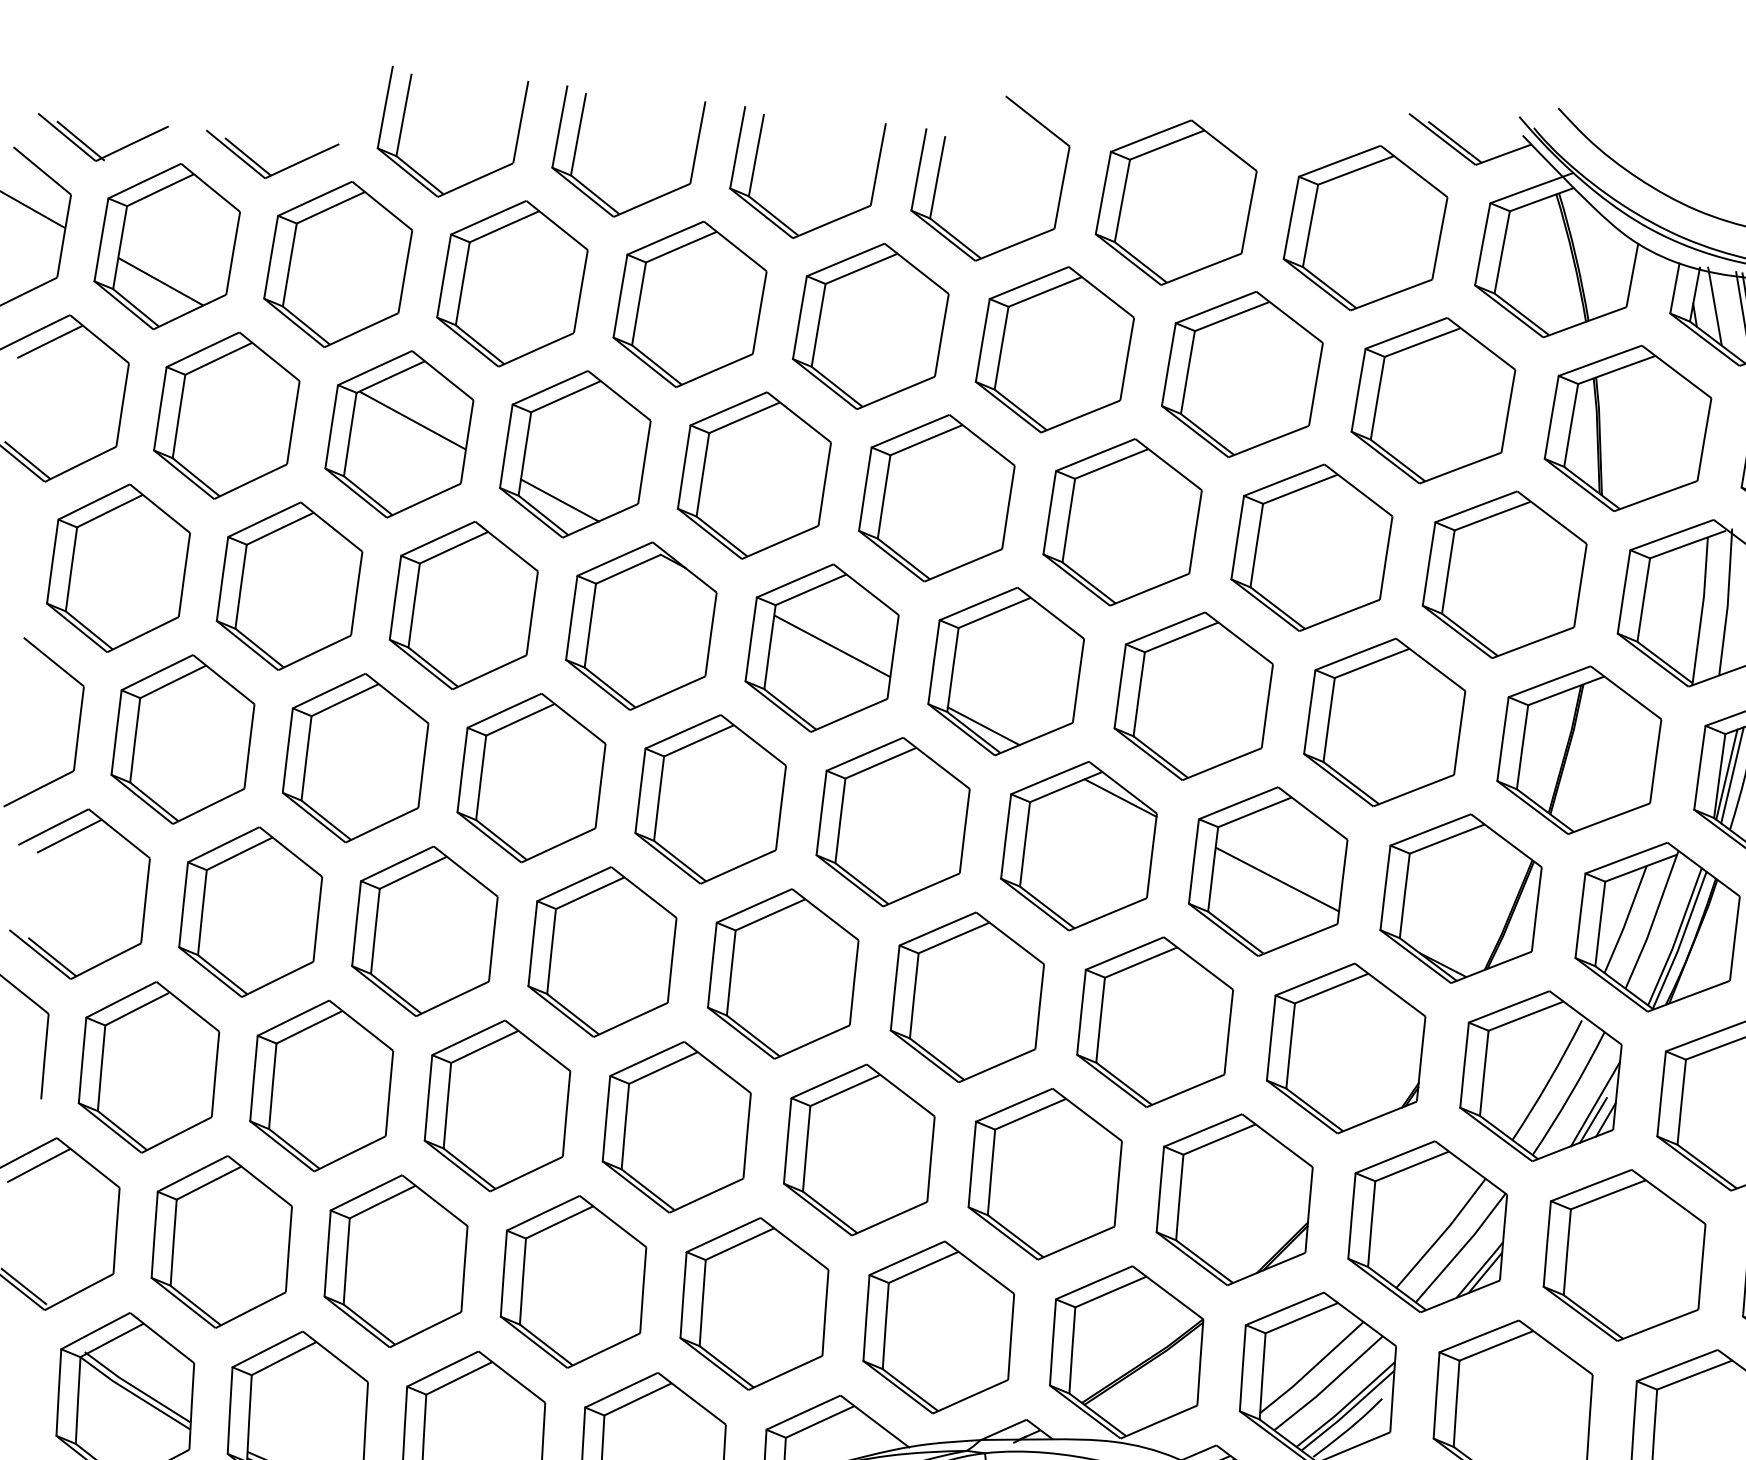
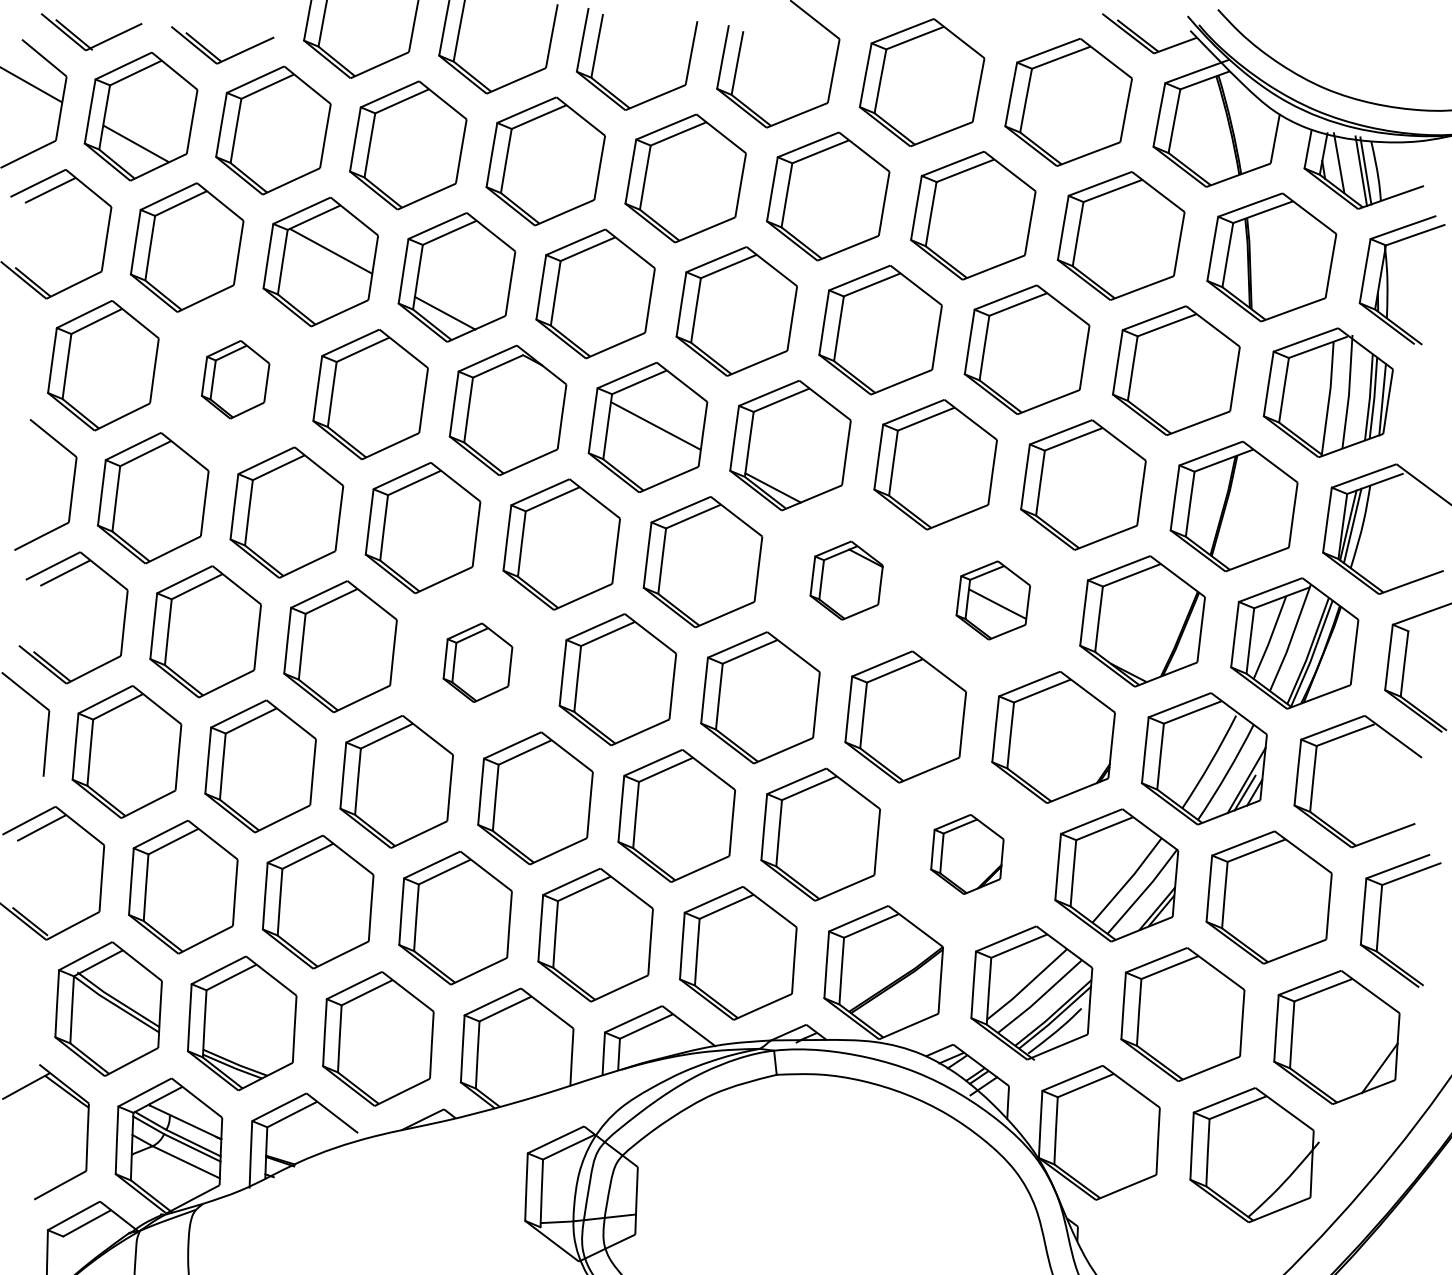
part: (289, 586) -> (235, 379), size x0.6
part: (1078, 845) -> (846, 580), size x0.6
part: (1268, 871) -> (993, 600), size x0.6
part: (601, 951) -> (477, 662), size x0.6
part: (1234, 1199) -> (967, 854), size x0.6

